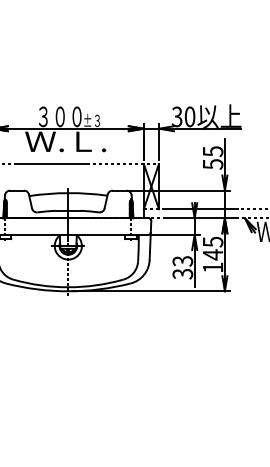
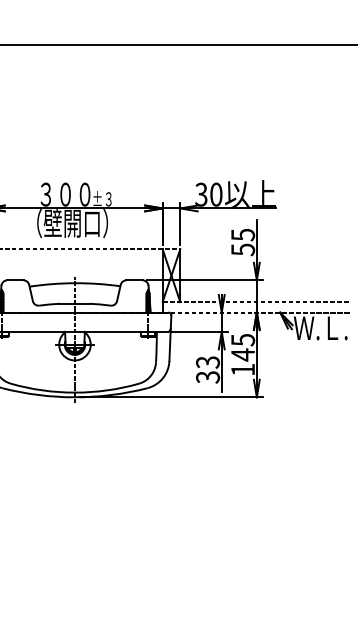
text: (65, 141) -> (71, 223), Ｗ.Ｌ. -> （壁開口）

